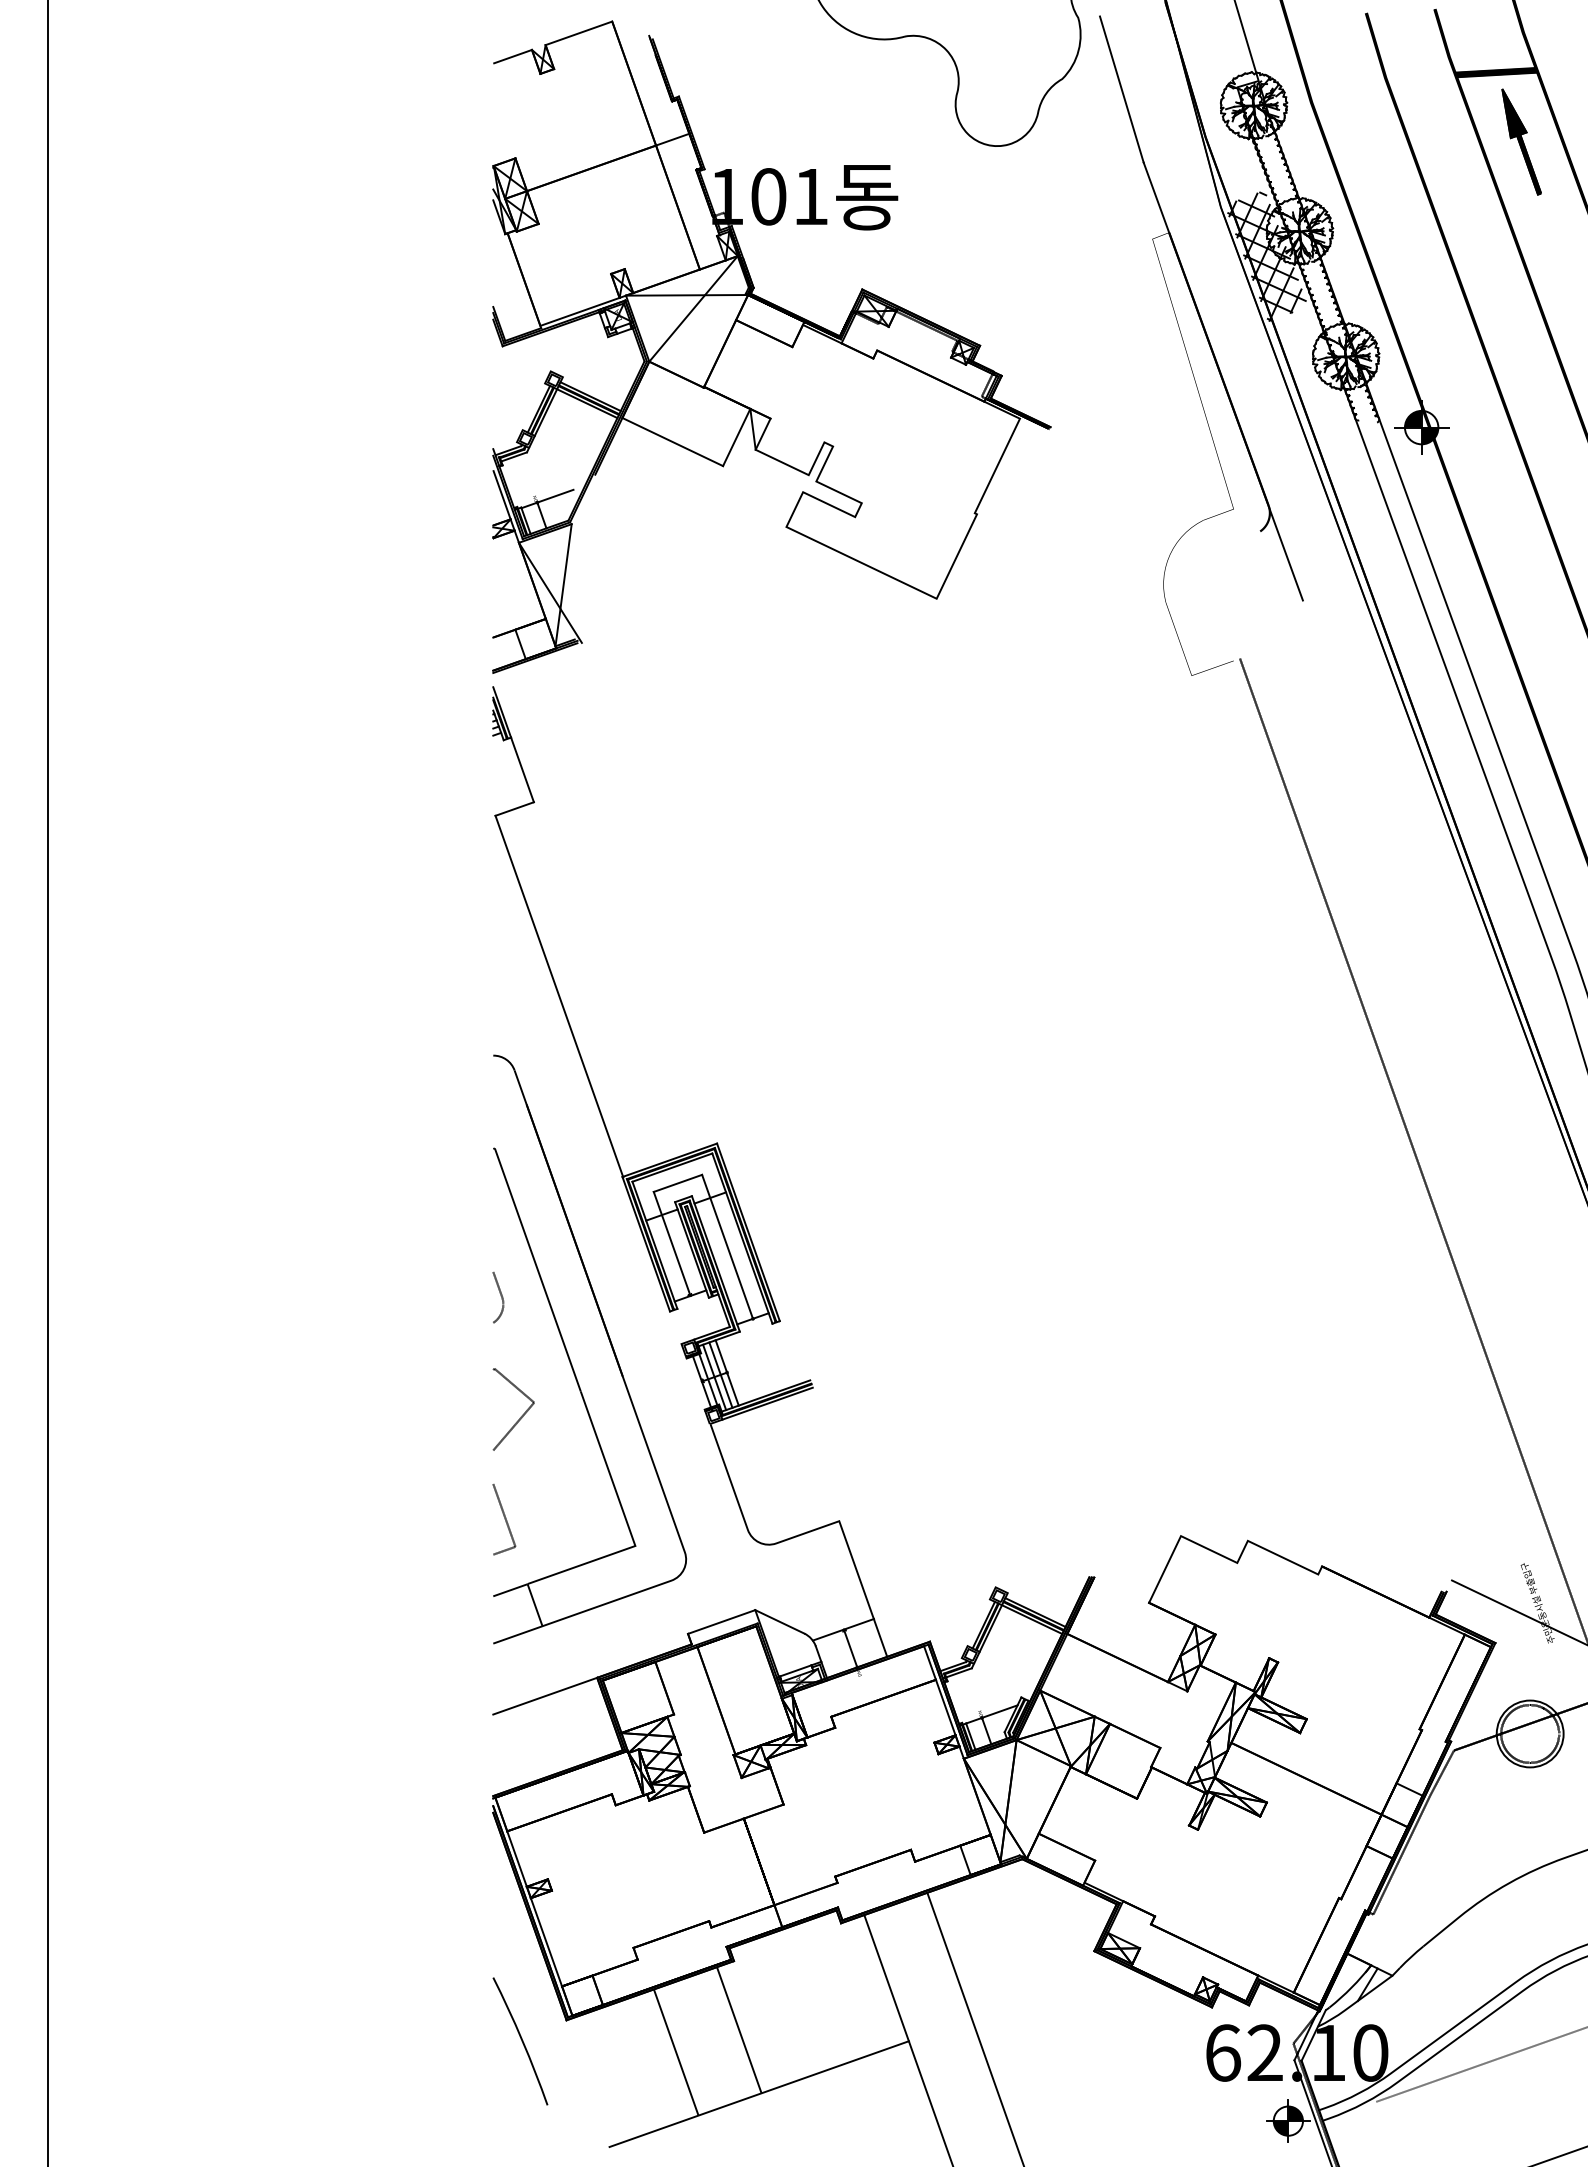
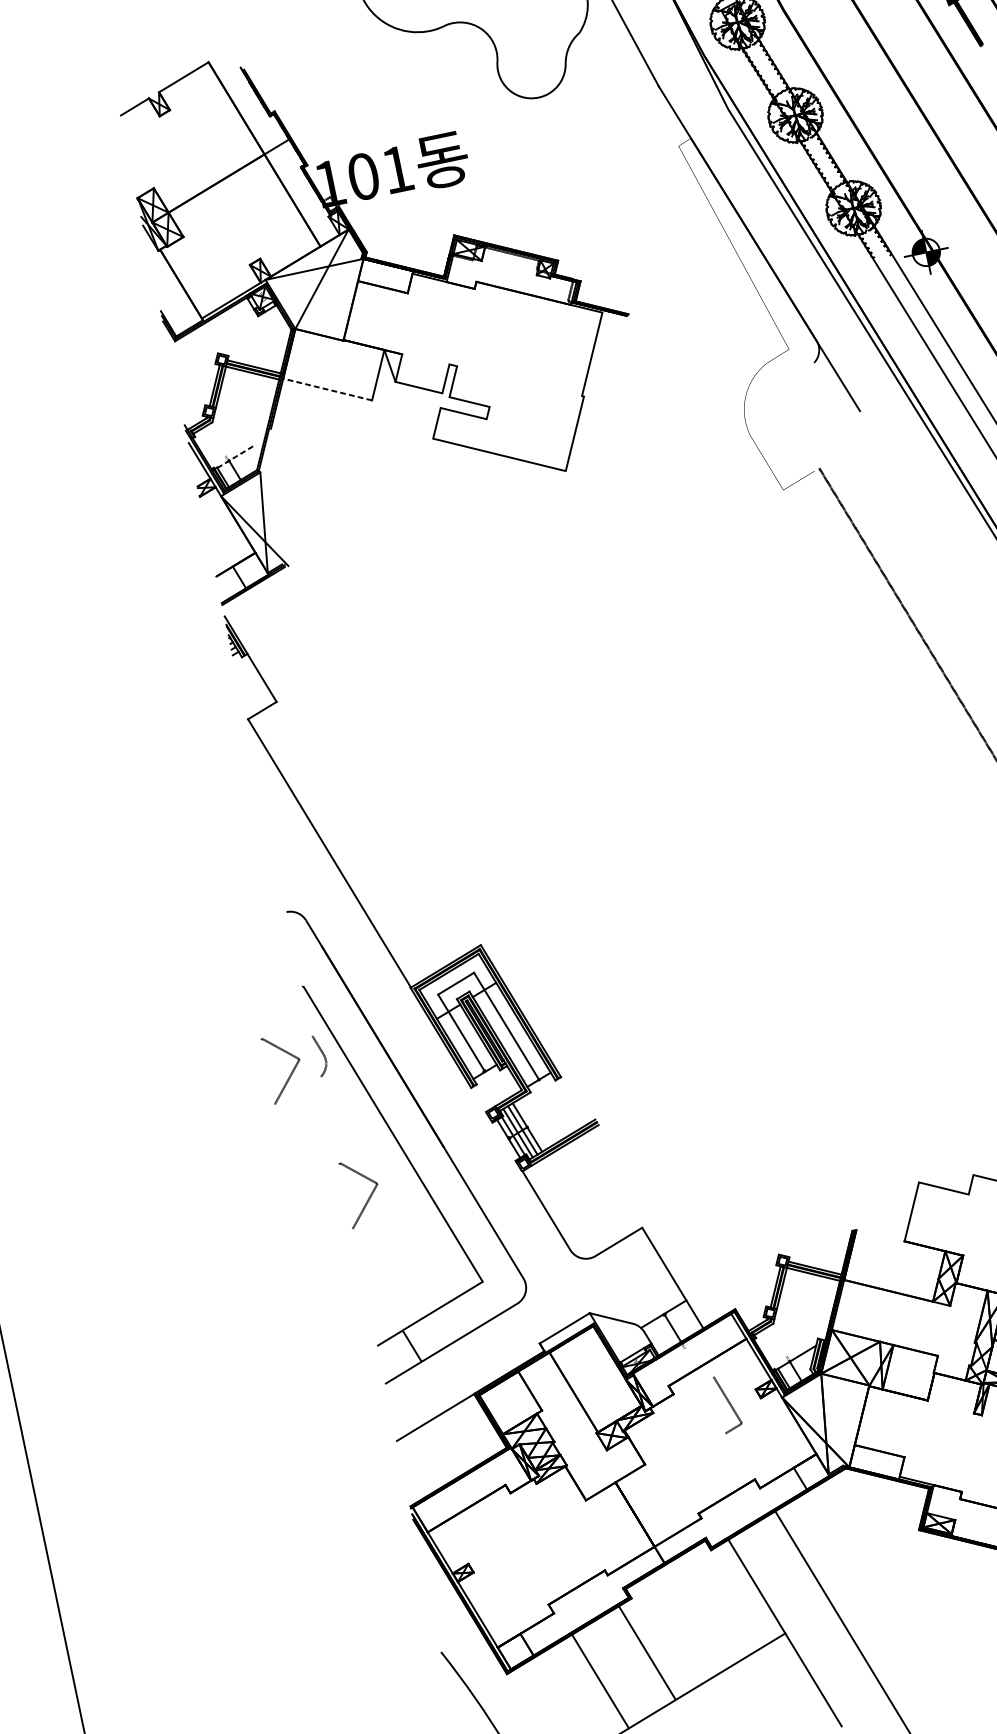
hatch: (1266, 256) -> (773, 141), removed
line: (672, 442) -> (327, 389), solid -> dashed
line: (547, 499) -> (236, 456), solid -> dashed
line: (459, 1247) -> (291, 1071), added
curve: (500, 1296) -> (322, 1054), moved
line: (504, 1519) -> (728, 1403), moved

